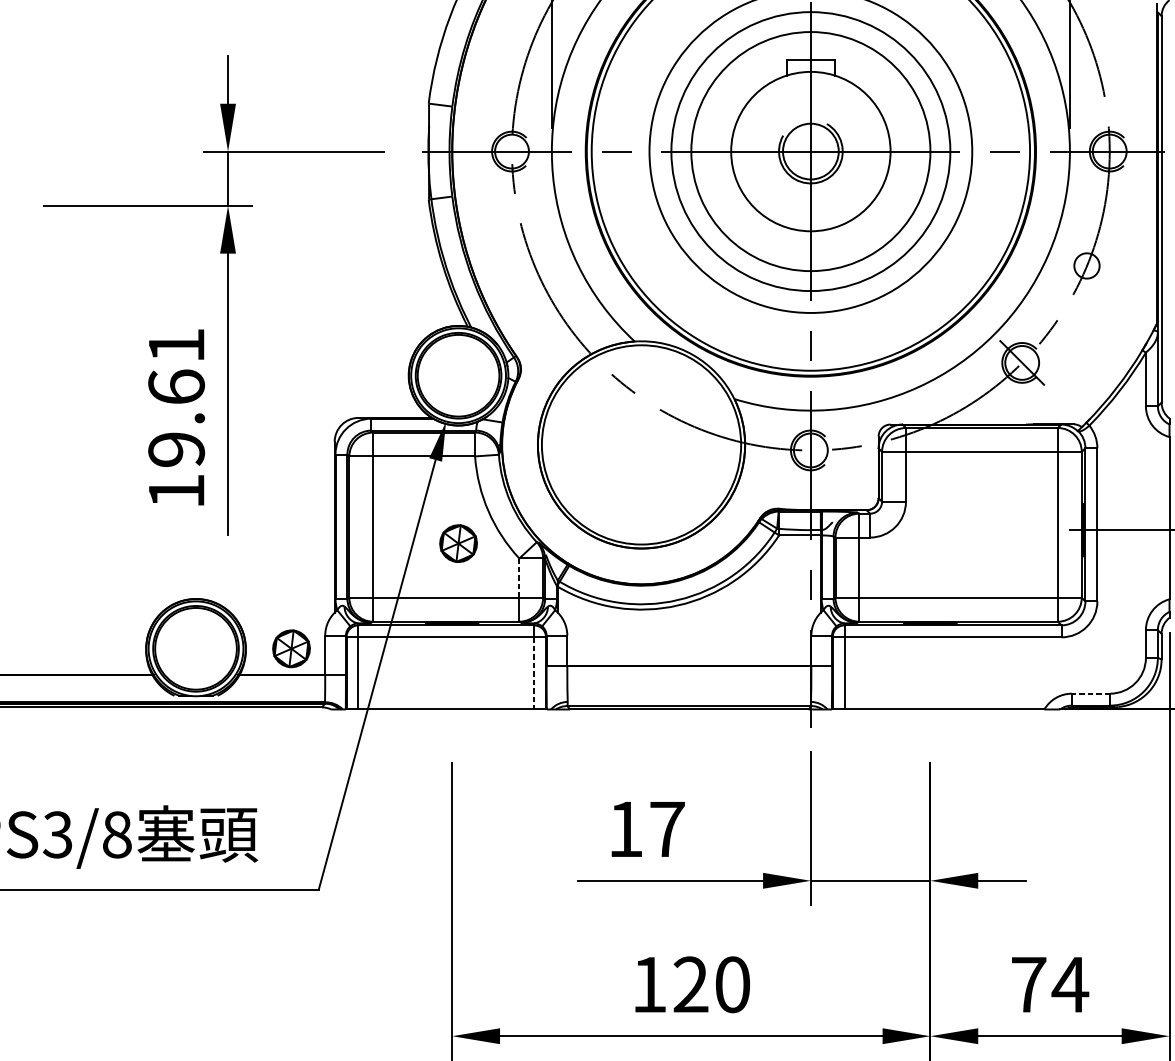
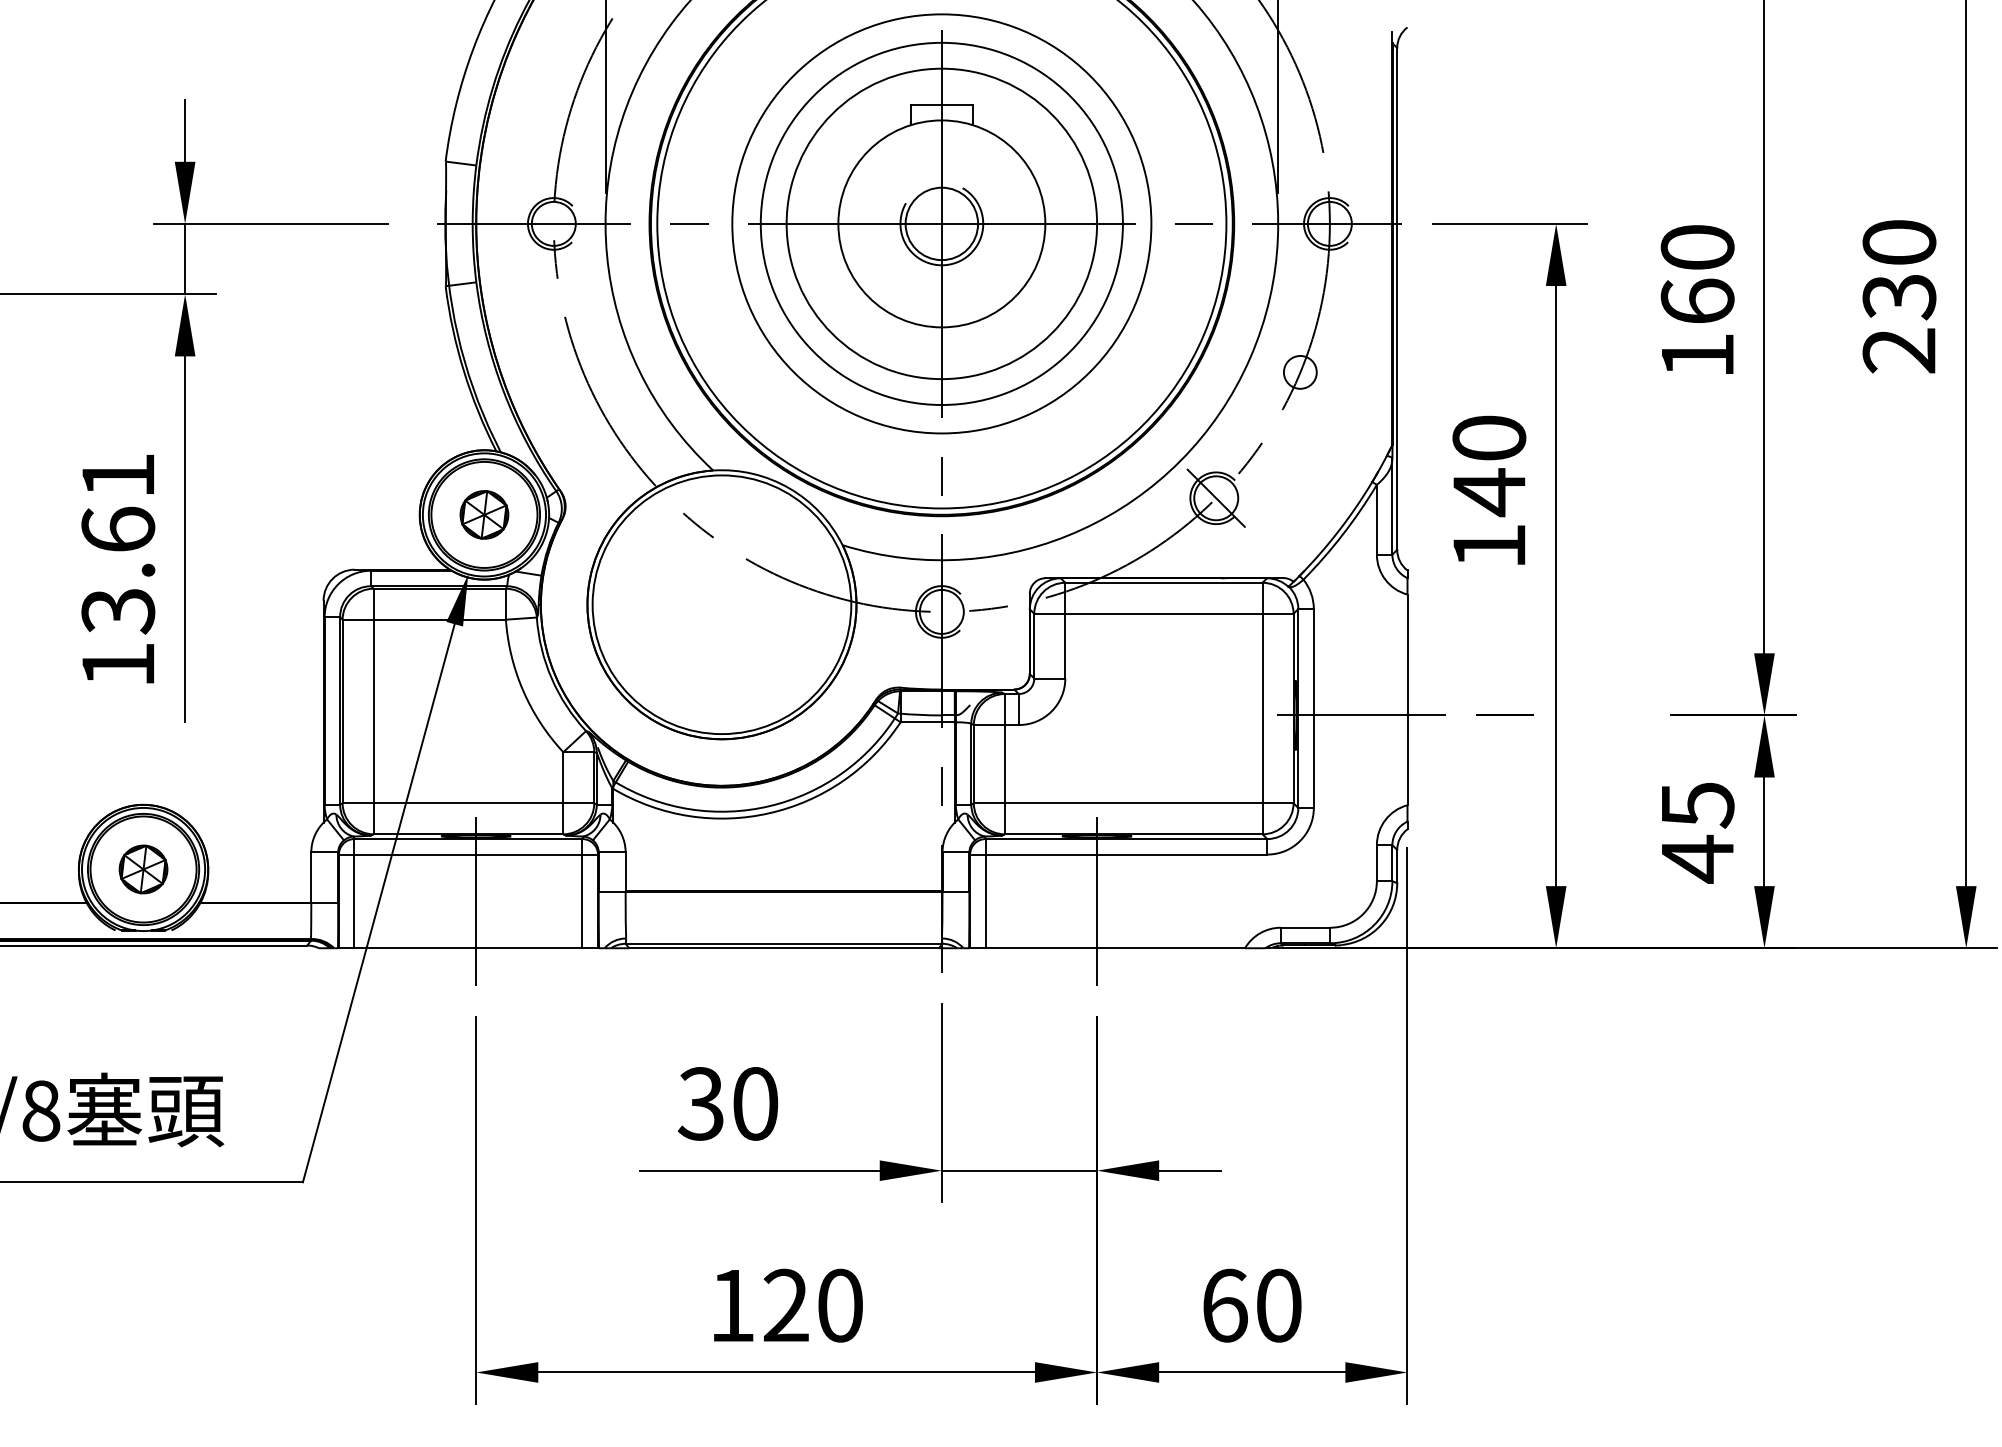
text: (176, 450) -> (118, 611), 19.61 -> 13.61
part: (458, 543) -> (484, 514), moved
line: (519, 577) -> (563, 777), dashed -> solid
part: (291, 648) -> (143, 869), moved
line: (452, 673) -> (476, 901), added
line: (534, 673) -> (582, 901), dashed -> solid
line: (930, 673) -> (1097, 901), added
line: (1090, 693) -> (1305, 927), dashed -> solid
text: (645, 829) -> (727, 1103), 17 -> 30
text: (1050, 984) -> (1253, 1305), 74 -> 60

